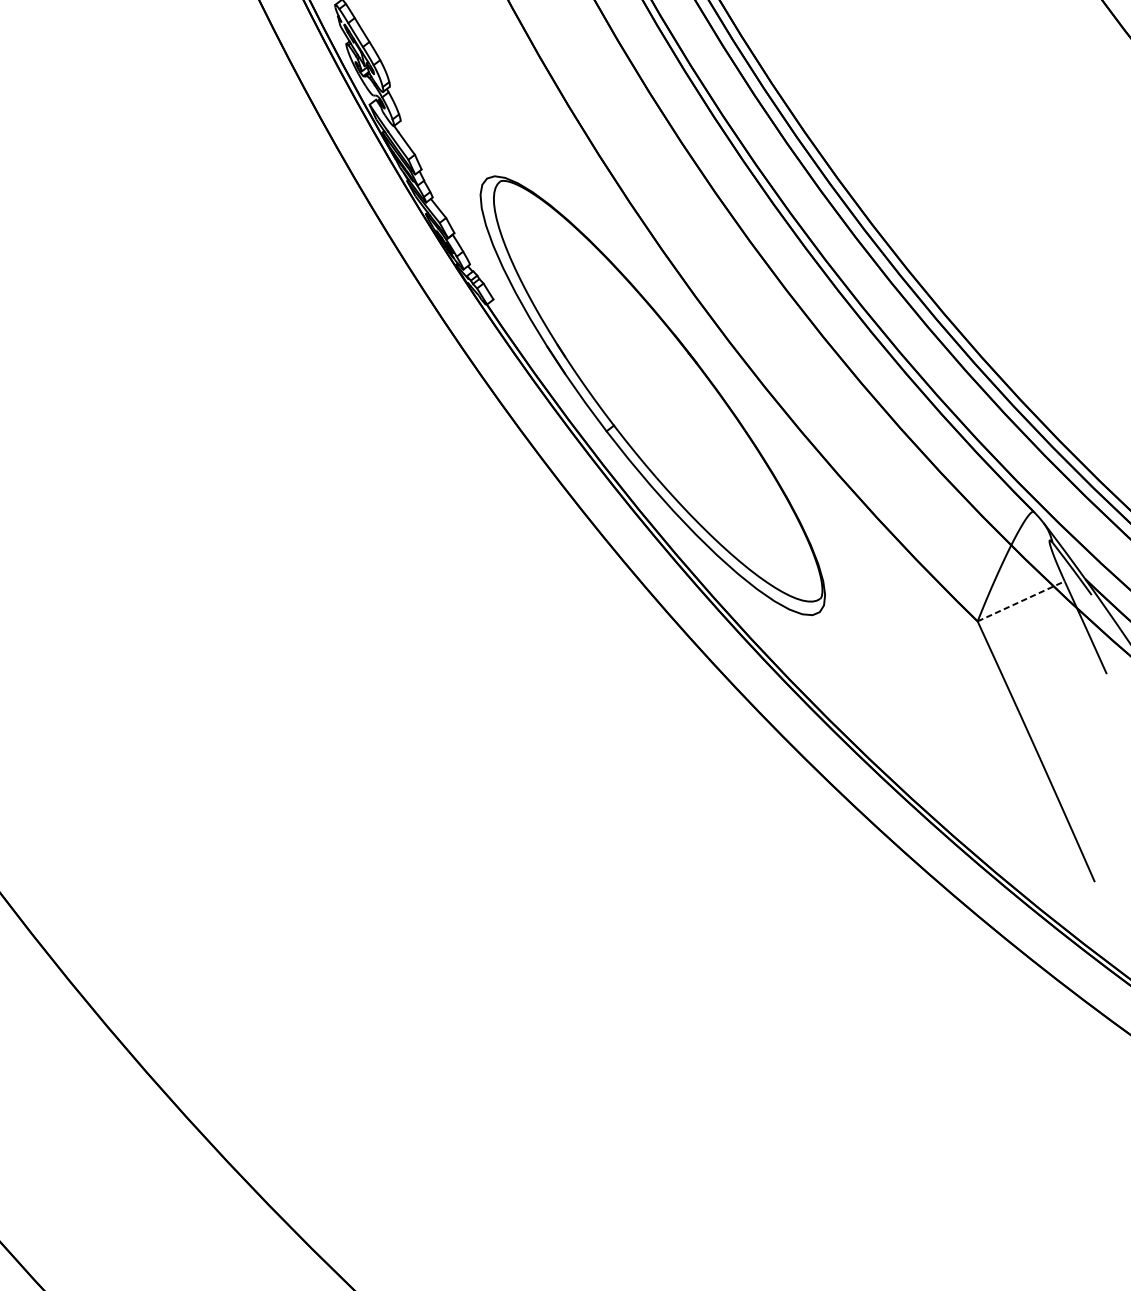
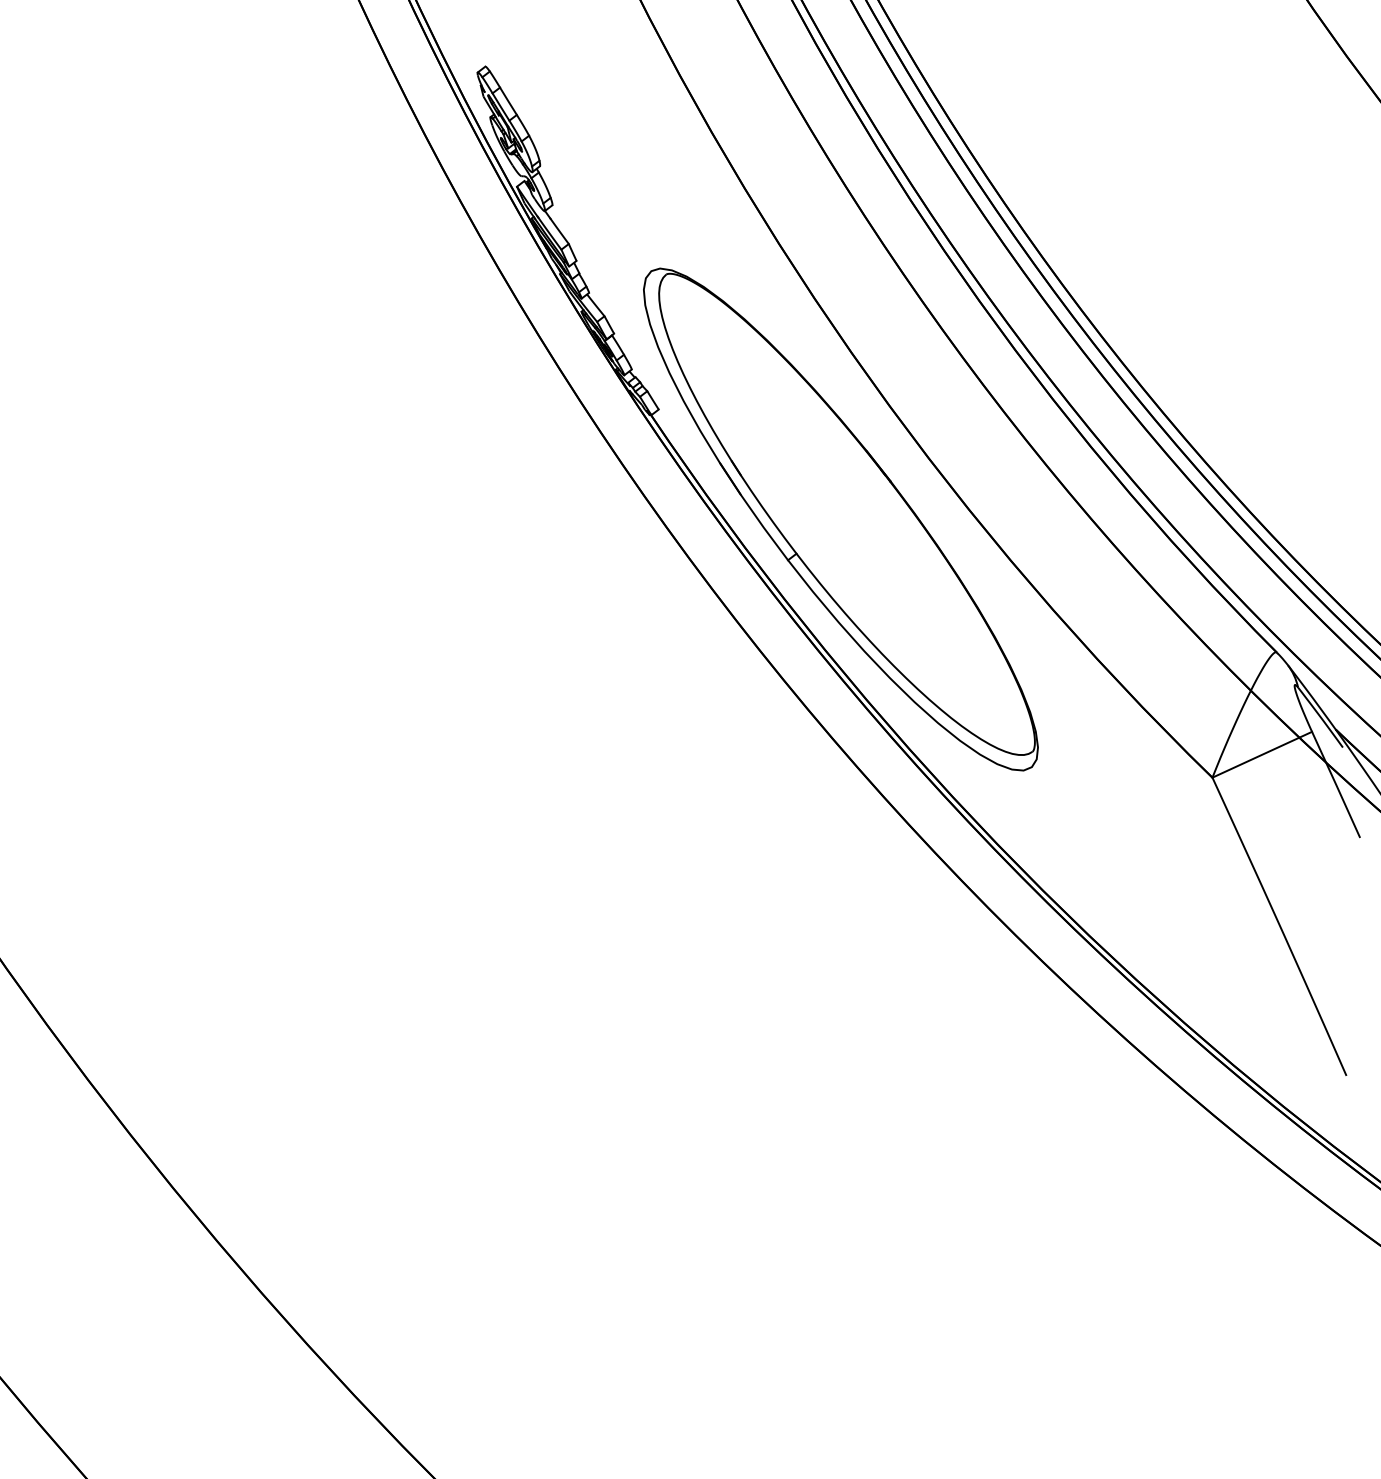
line: (1021, 601) -> (1262, 754), dashed -> solid

